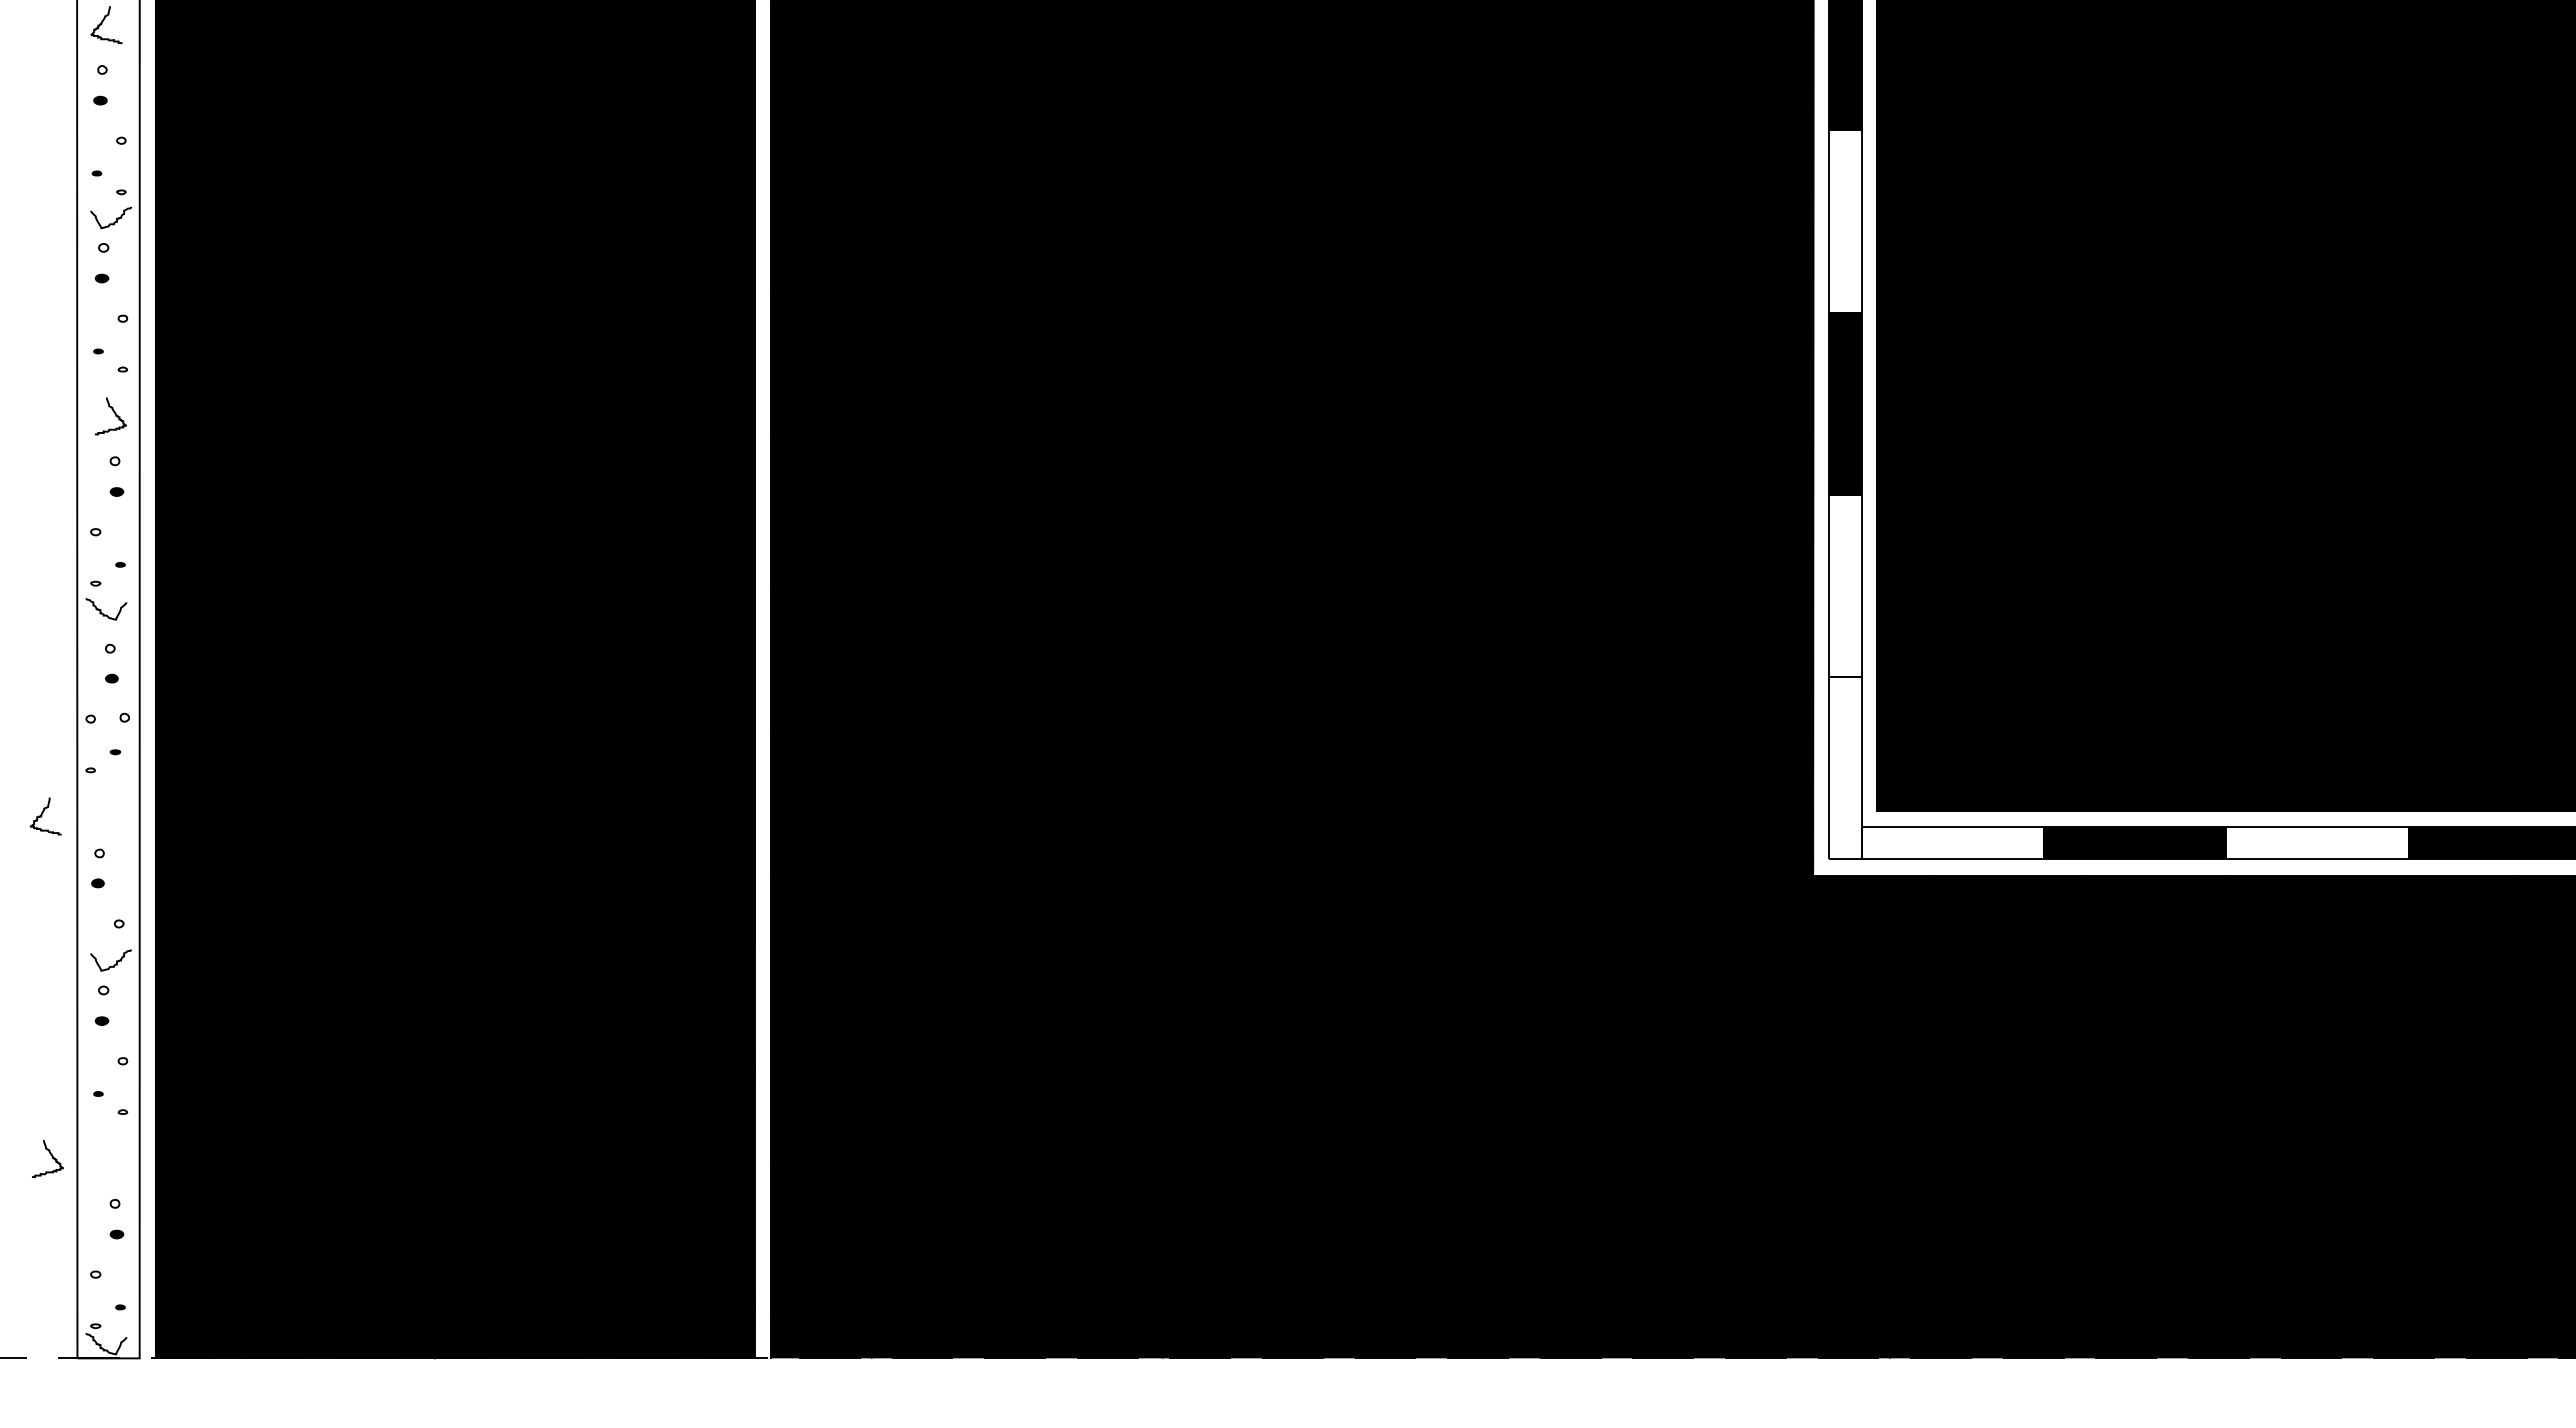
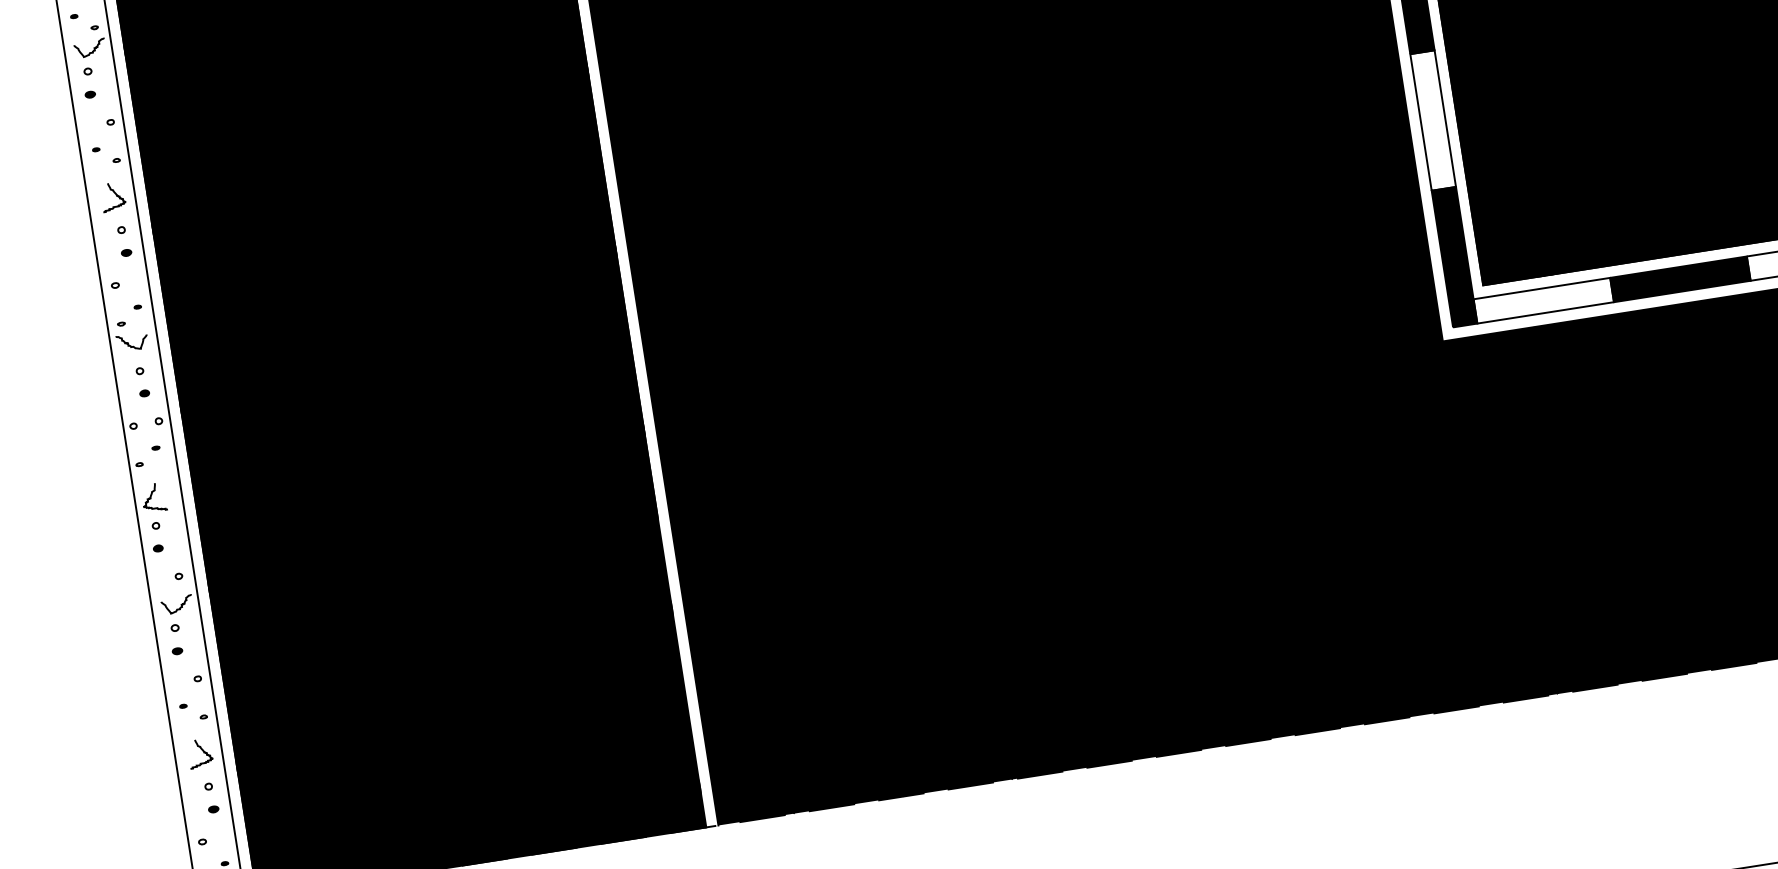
fill: (1845, 768) -> (1454, 257), added
curve: (42, 816) -> (151, 498), moved
curve: (50, 1155) -> (201, 750), moved

